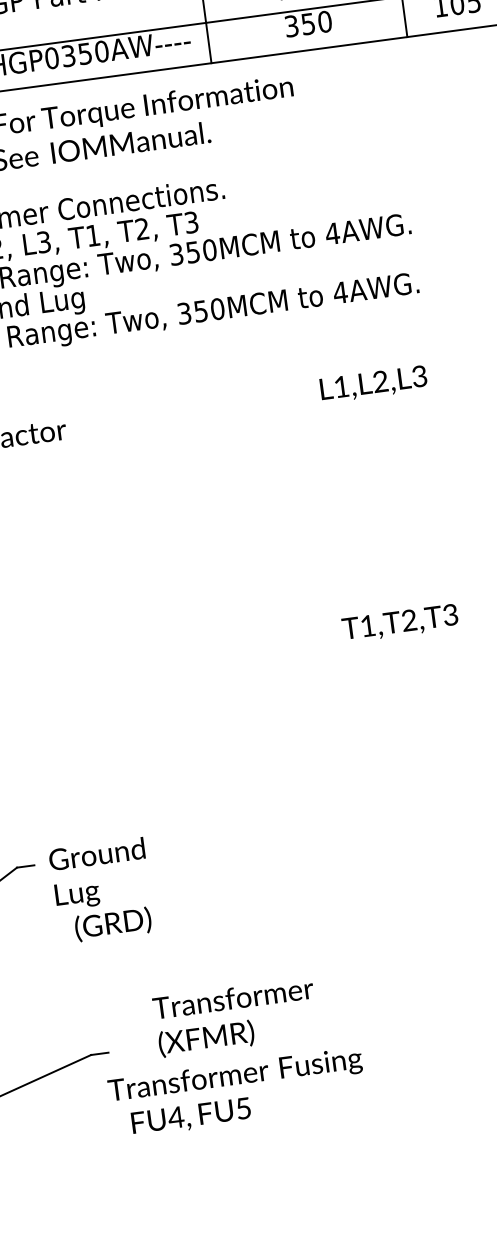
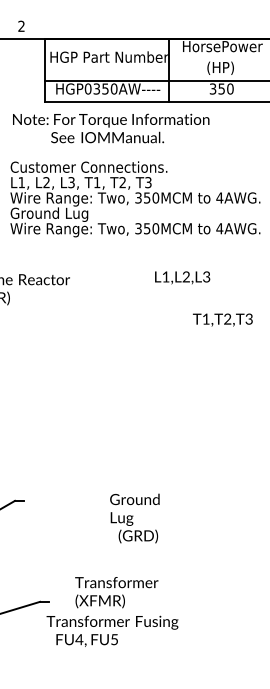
text: (373, 383) -> (182, 277), moved
text: (399, 622) -> (222, 319), moved
text: (101, 890) -> (134, 518), moved

